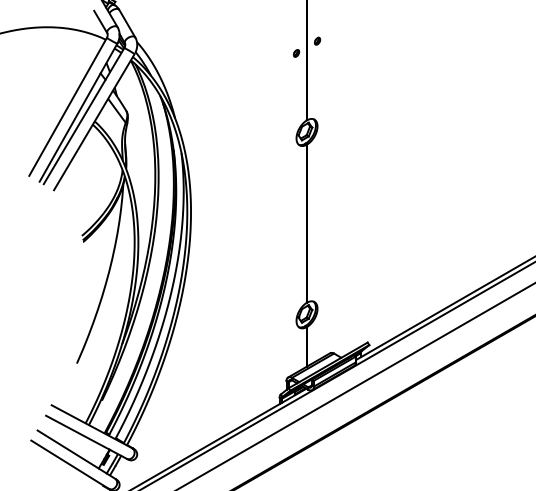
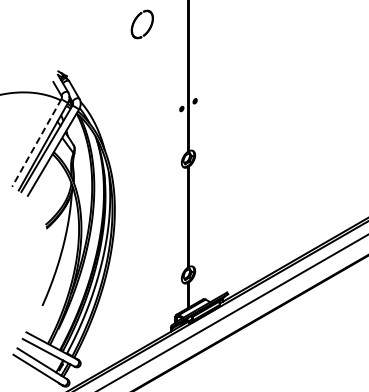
line: (67, 107) -> (36, 143), solid -> dashed

